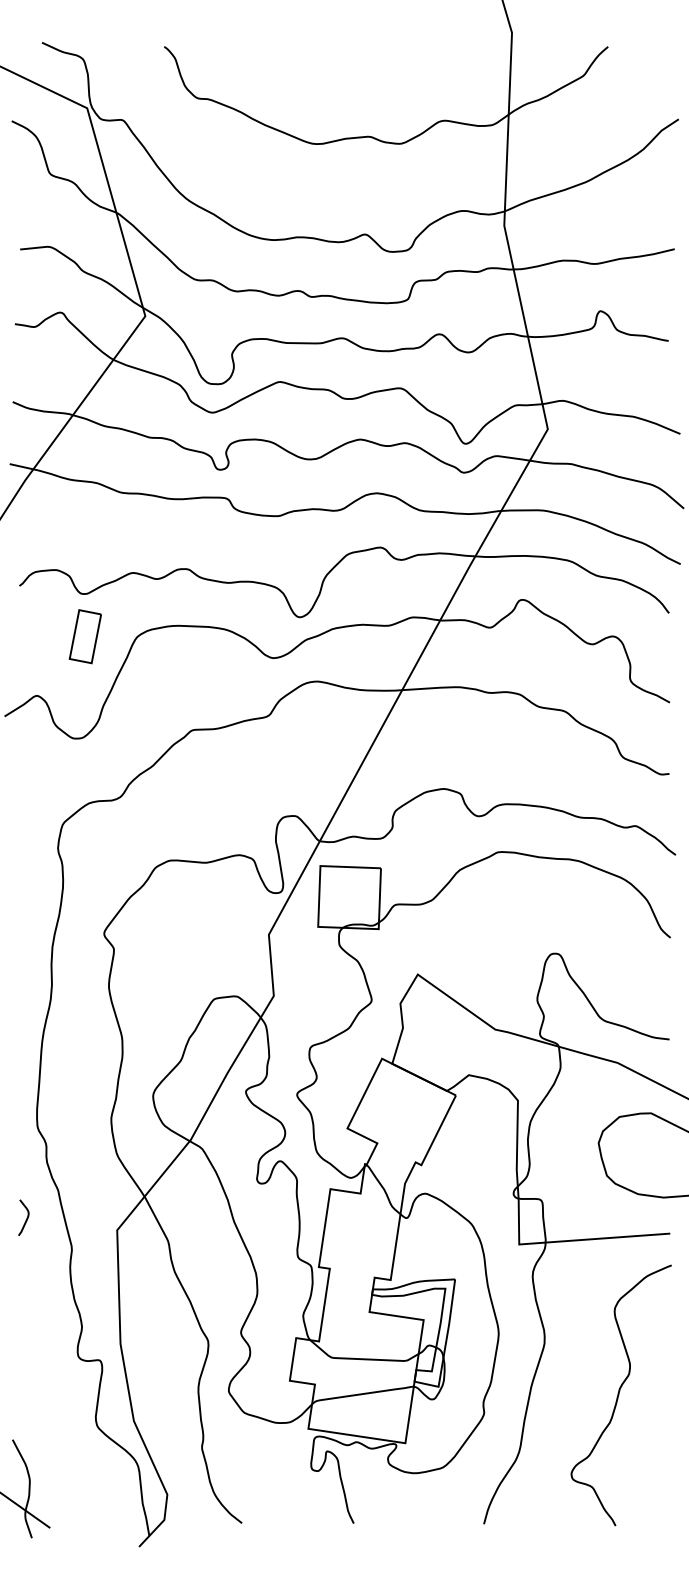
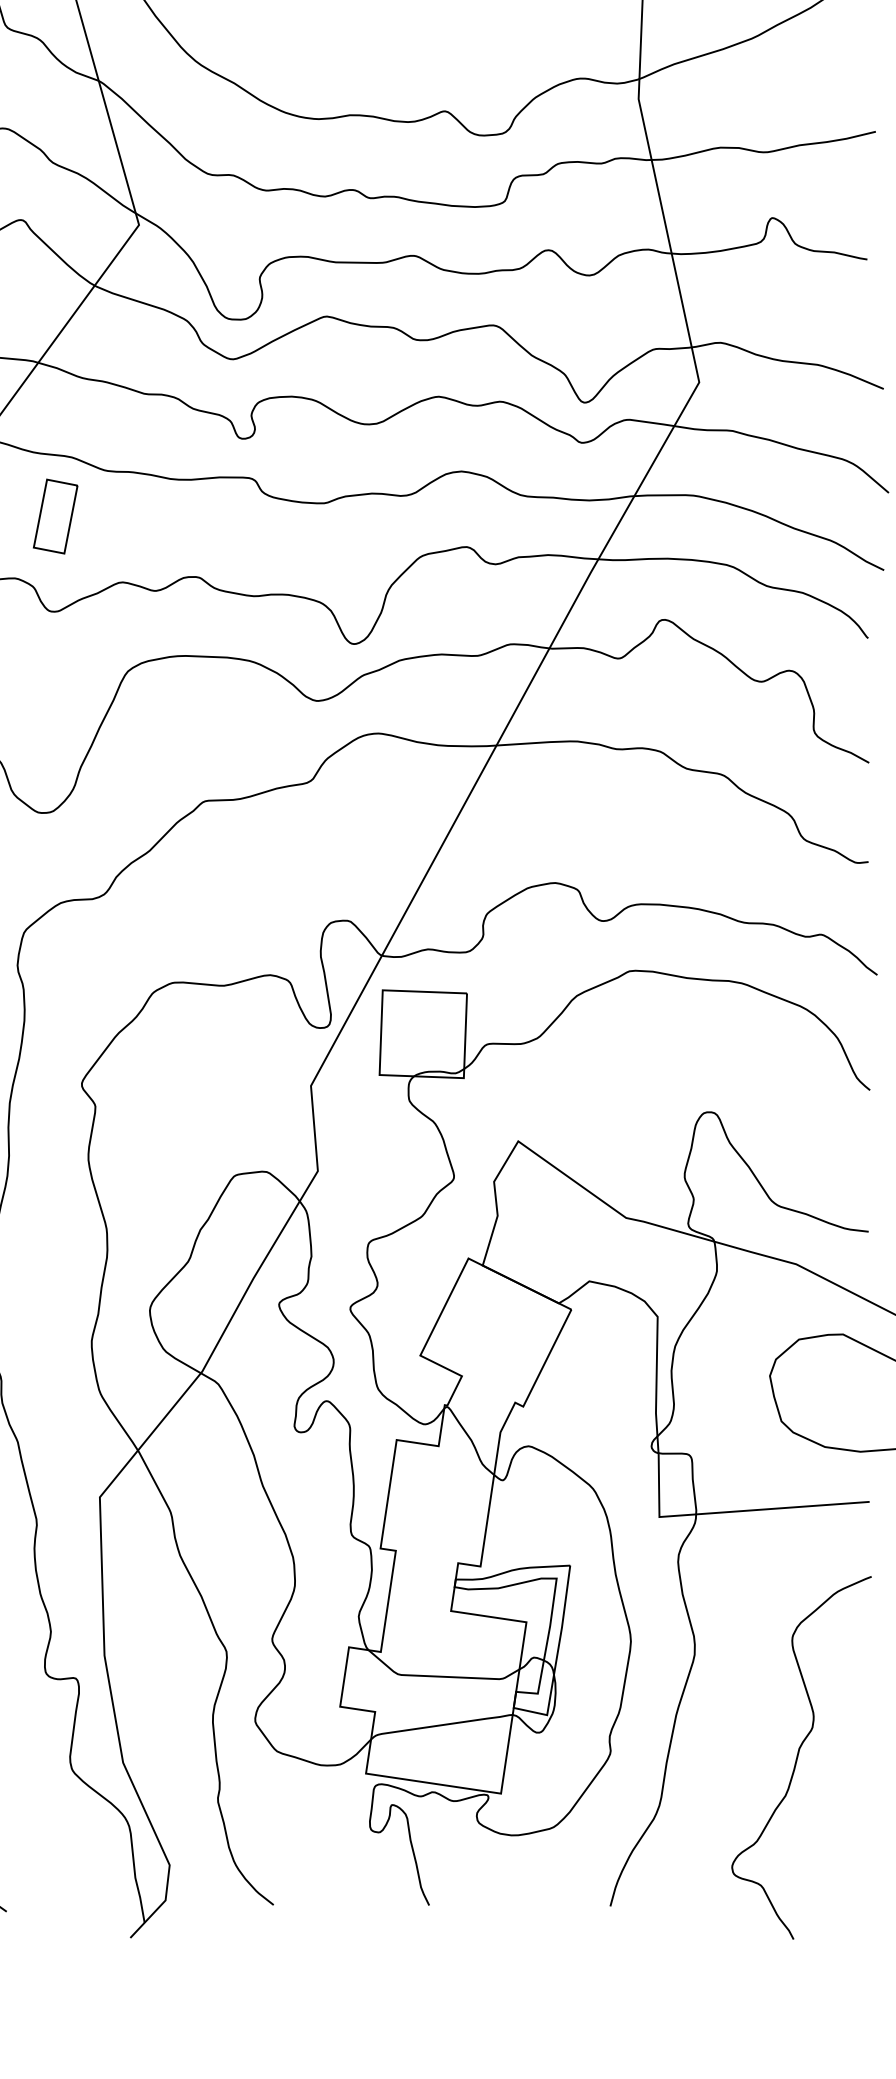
part: (84, 636) -> (54, 516), moved
curve: (619, 1395) -> (798, 1757), moved

